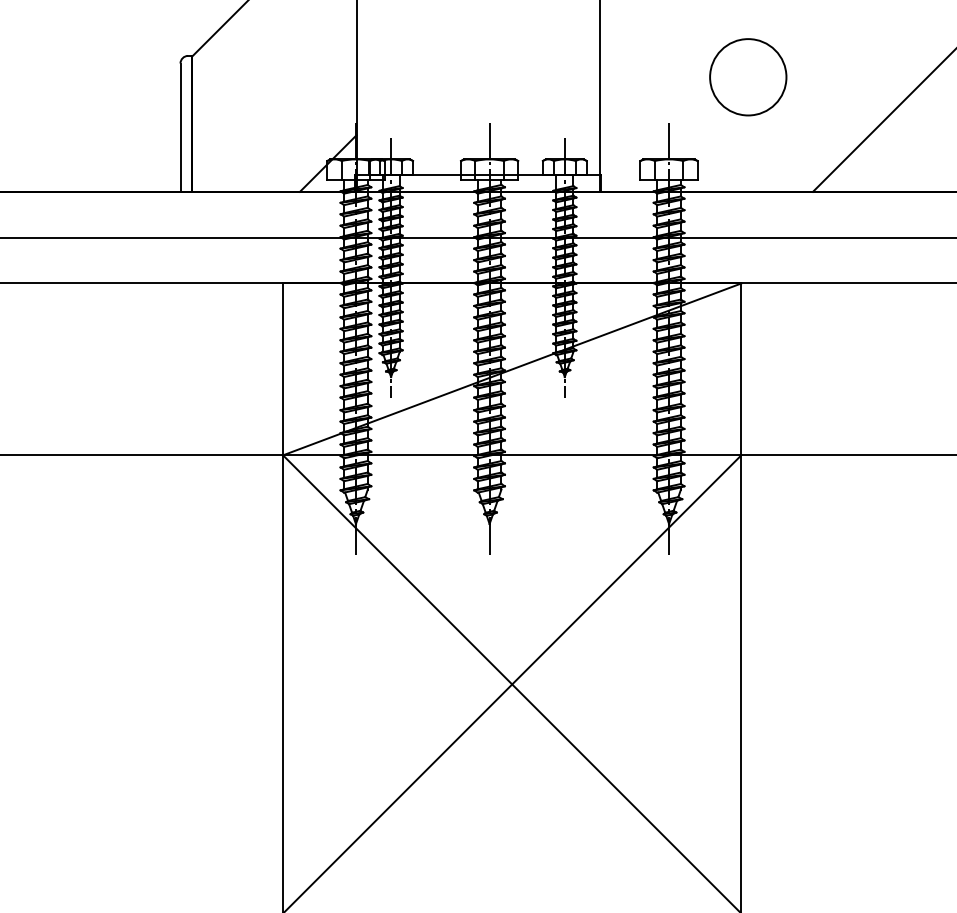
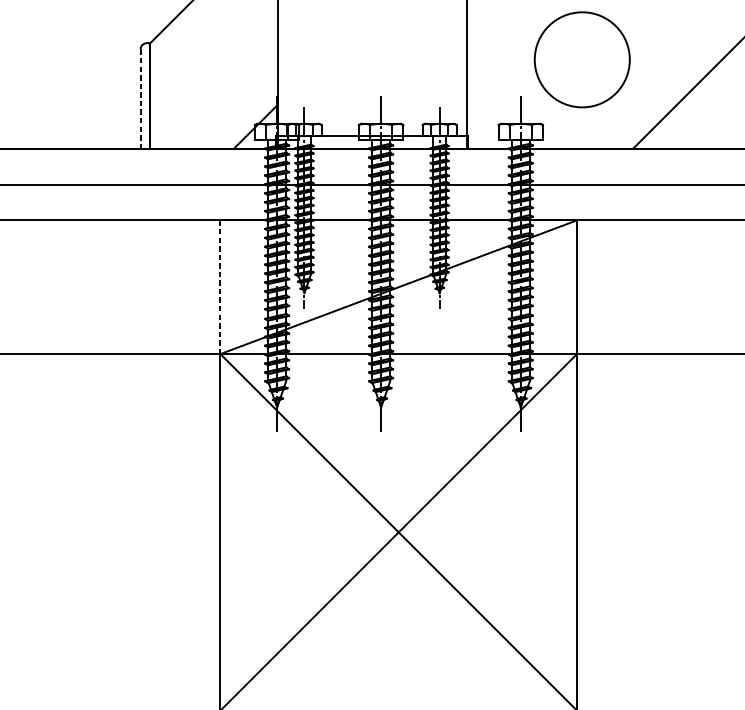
circle: (748, 77) -> (582, 60), size x1.6
line: (180, 127) -> (140, 99), solid -> dashed
line: (283, 369) -> (220, 287), solid -> dashed

